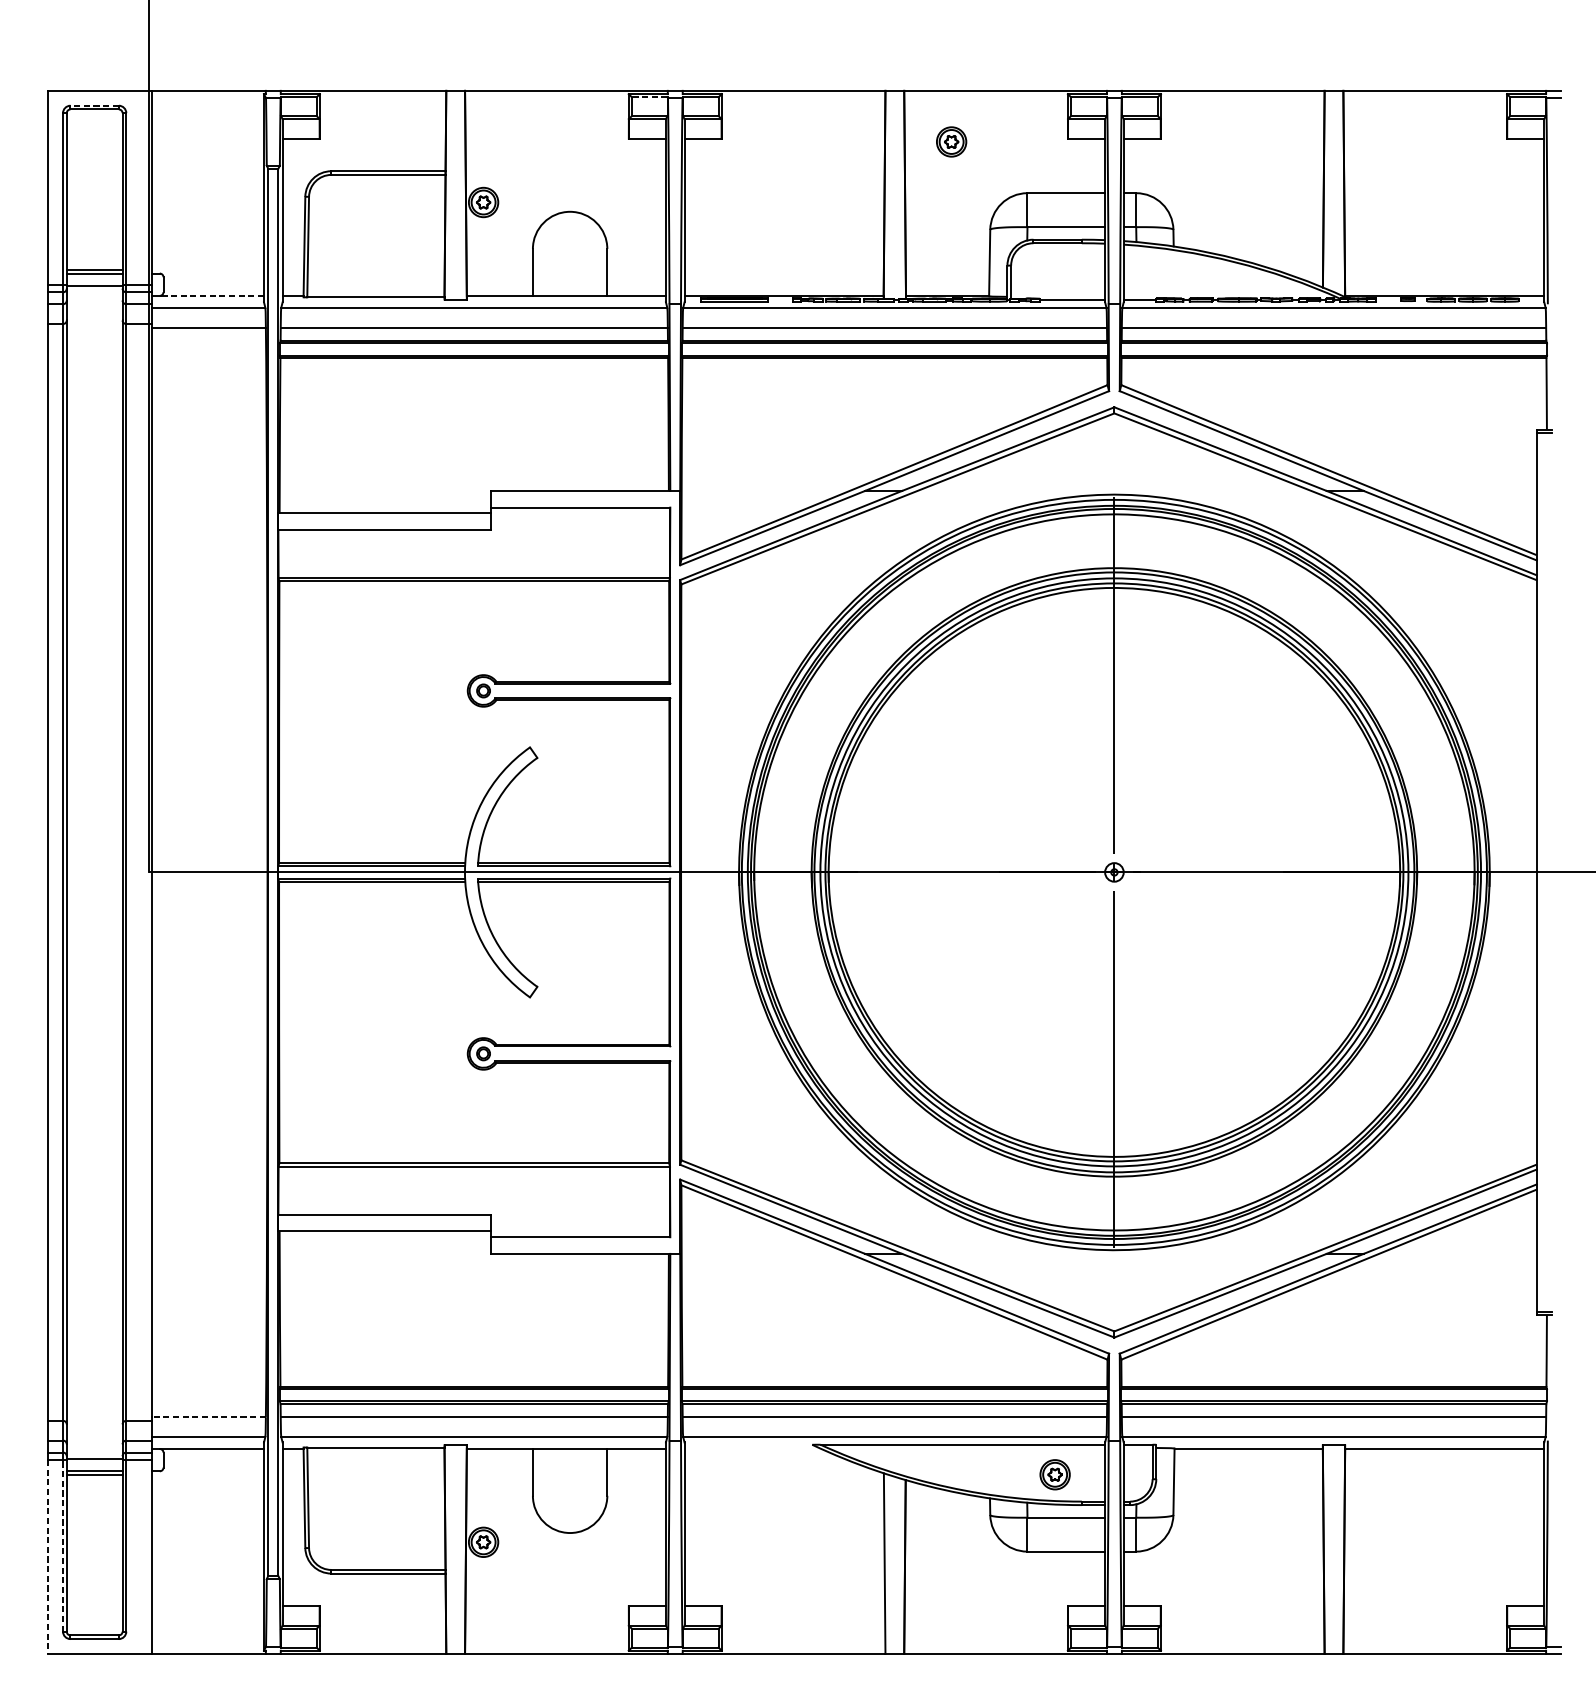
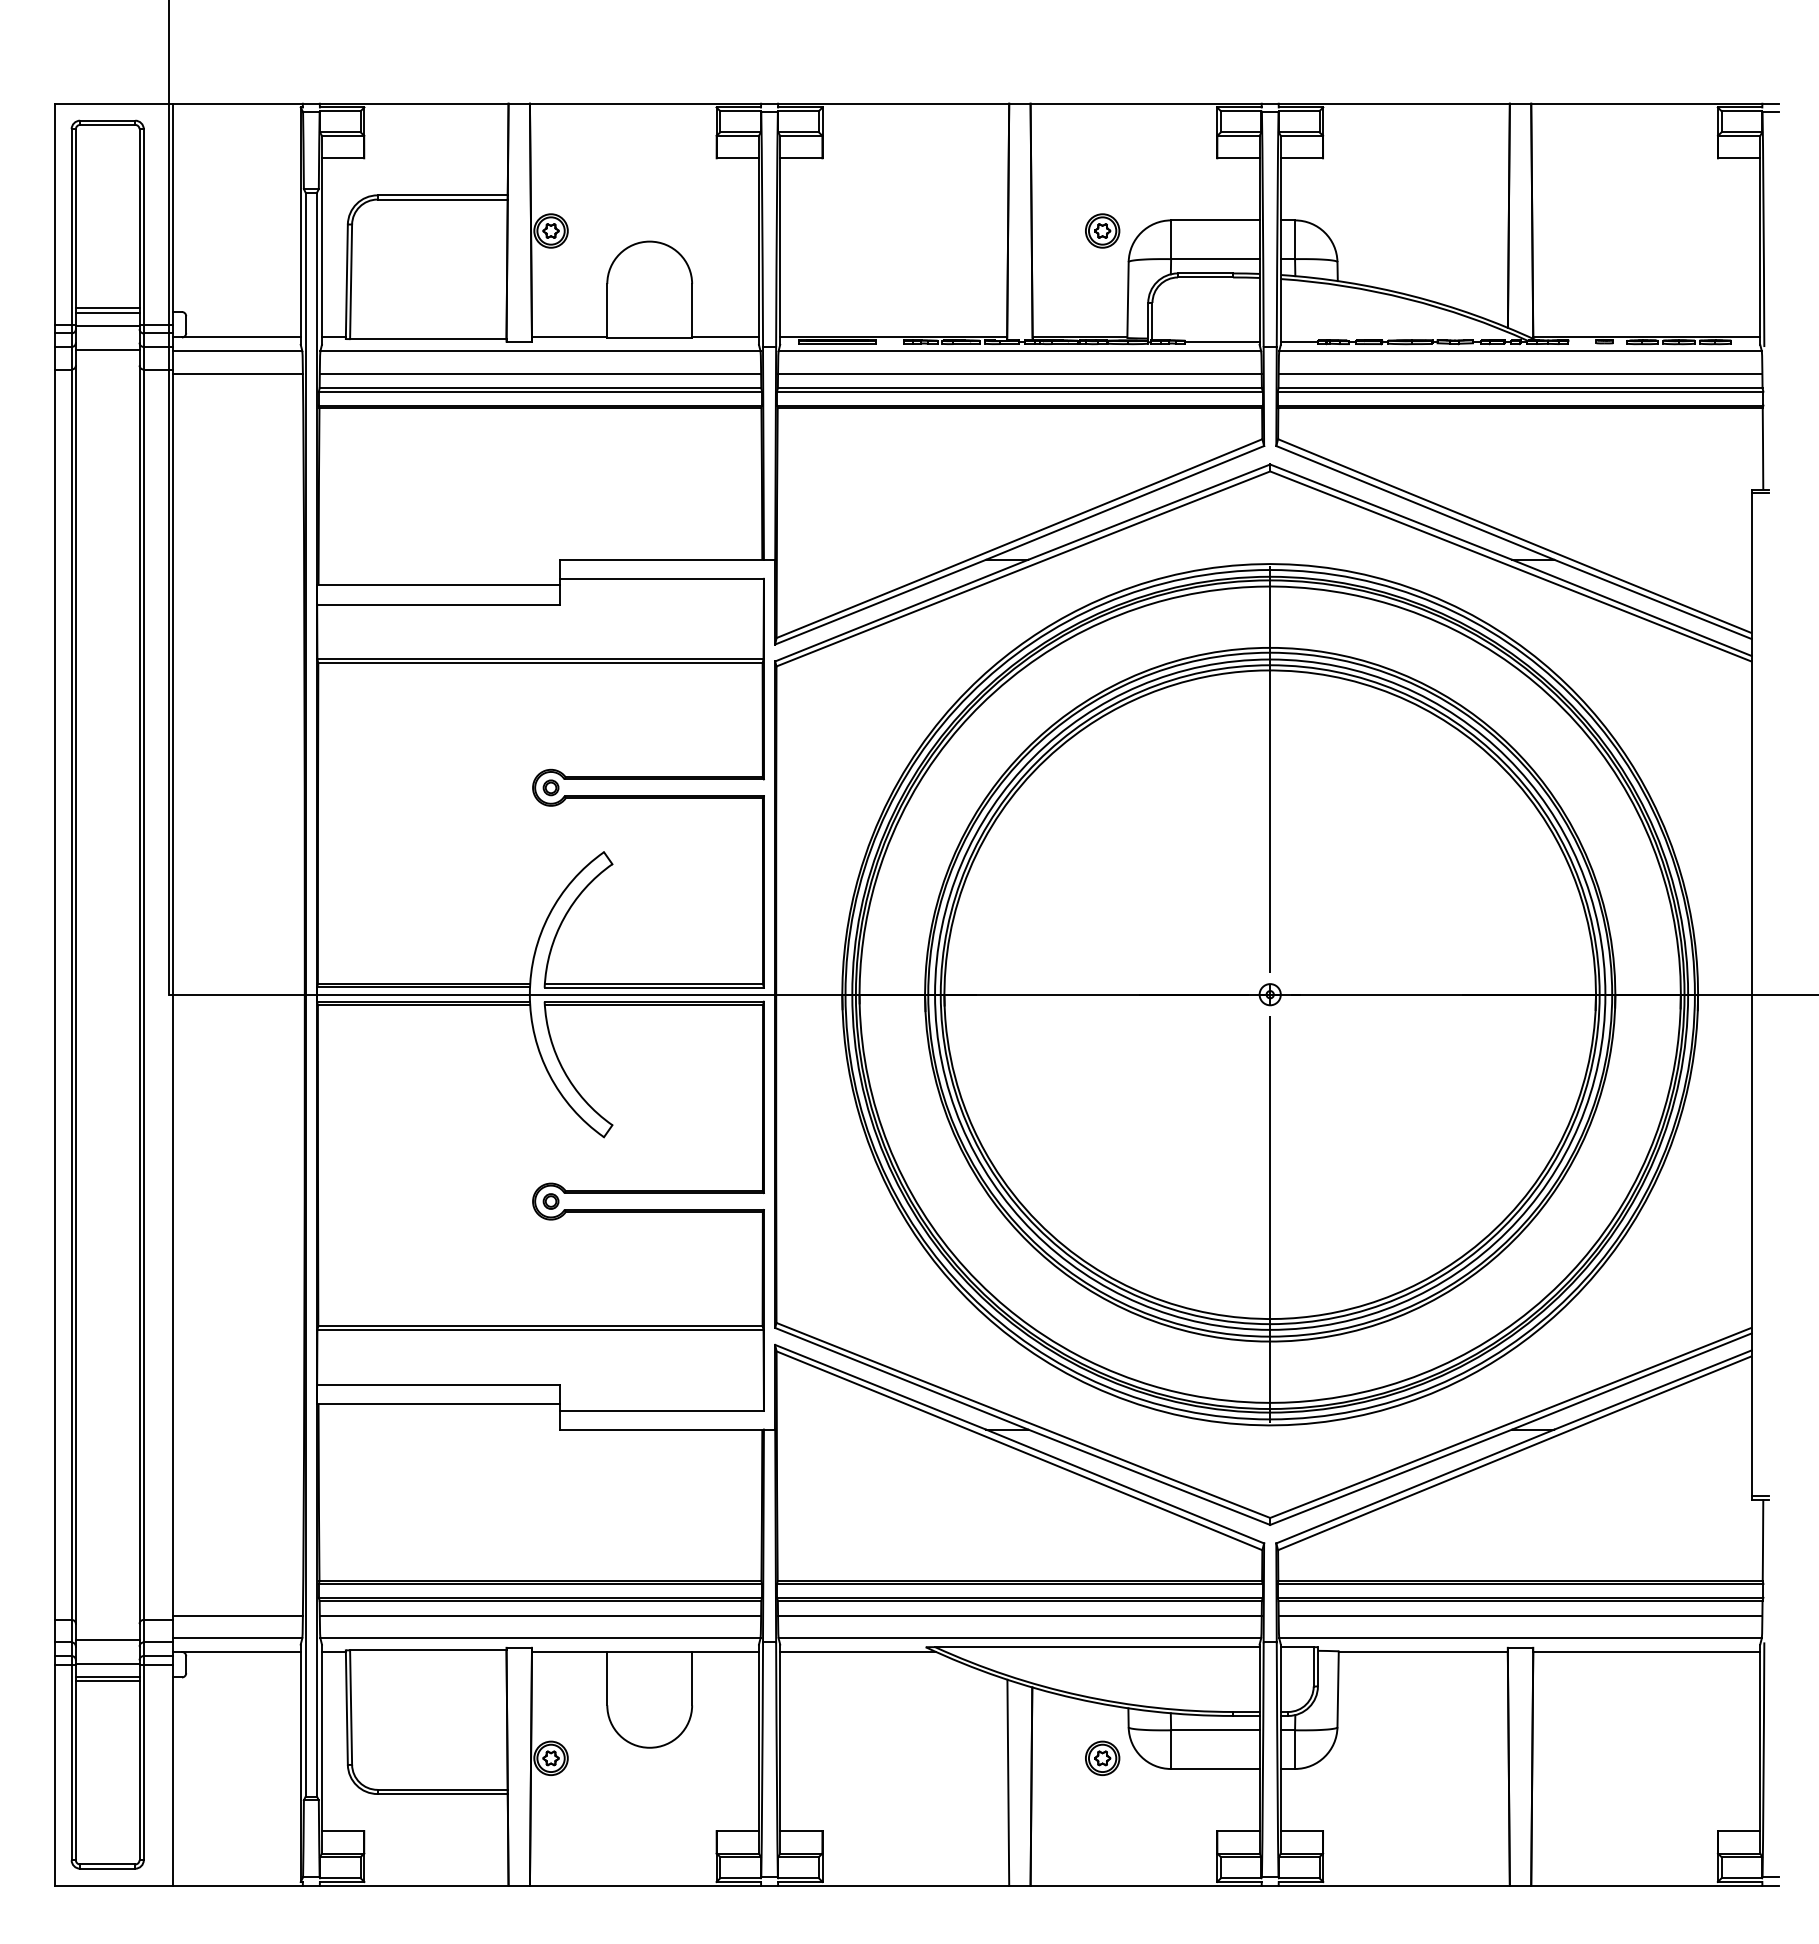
line: (649, 97) -> (740, 111), dashed -> solid
line: (94, 105) -> (107, 120), dashed -> solid
part: (951, 141) -> (1102, 230), moved
line: (211, 295) -> (240, 337), dashed -> solid
line: (94, 306) -> (107, 349), added
line: (209, 1416) -> (238, 1615), dashed -> solid
line: (94, 1438) -> (107, 1639), added
line: (753, 1448) -> (858, 1651), added
part: (1055, 1473) -> (1102, 1757), moved
line: (62, 1545) -> (71, 1762), dashed -> solid
line: (47, 1557) -> (54, 1775), dashed -> solid

